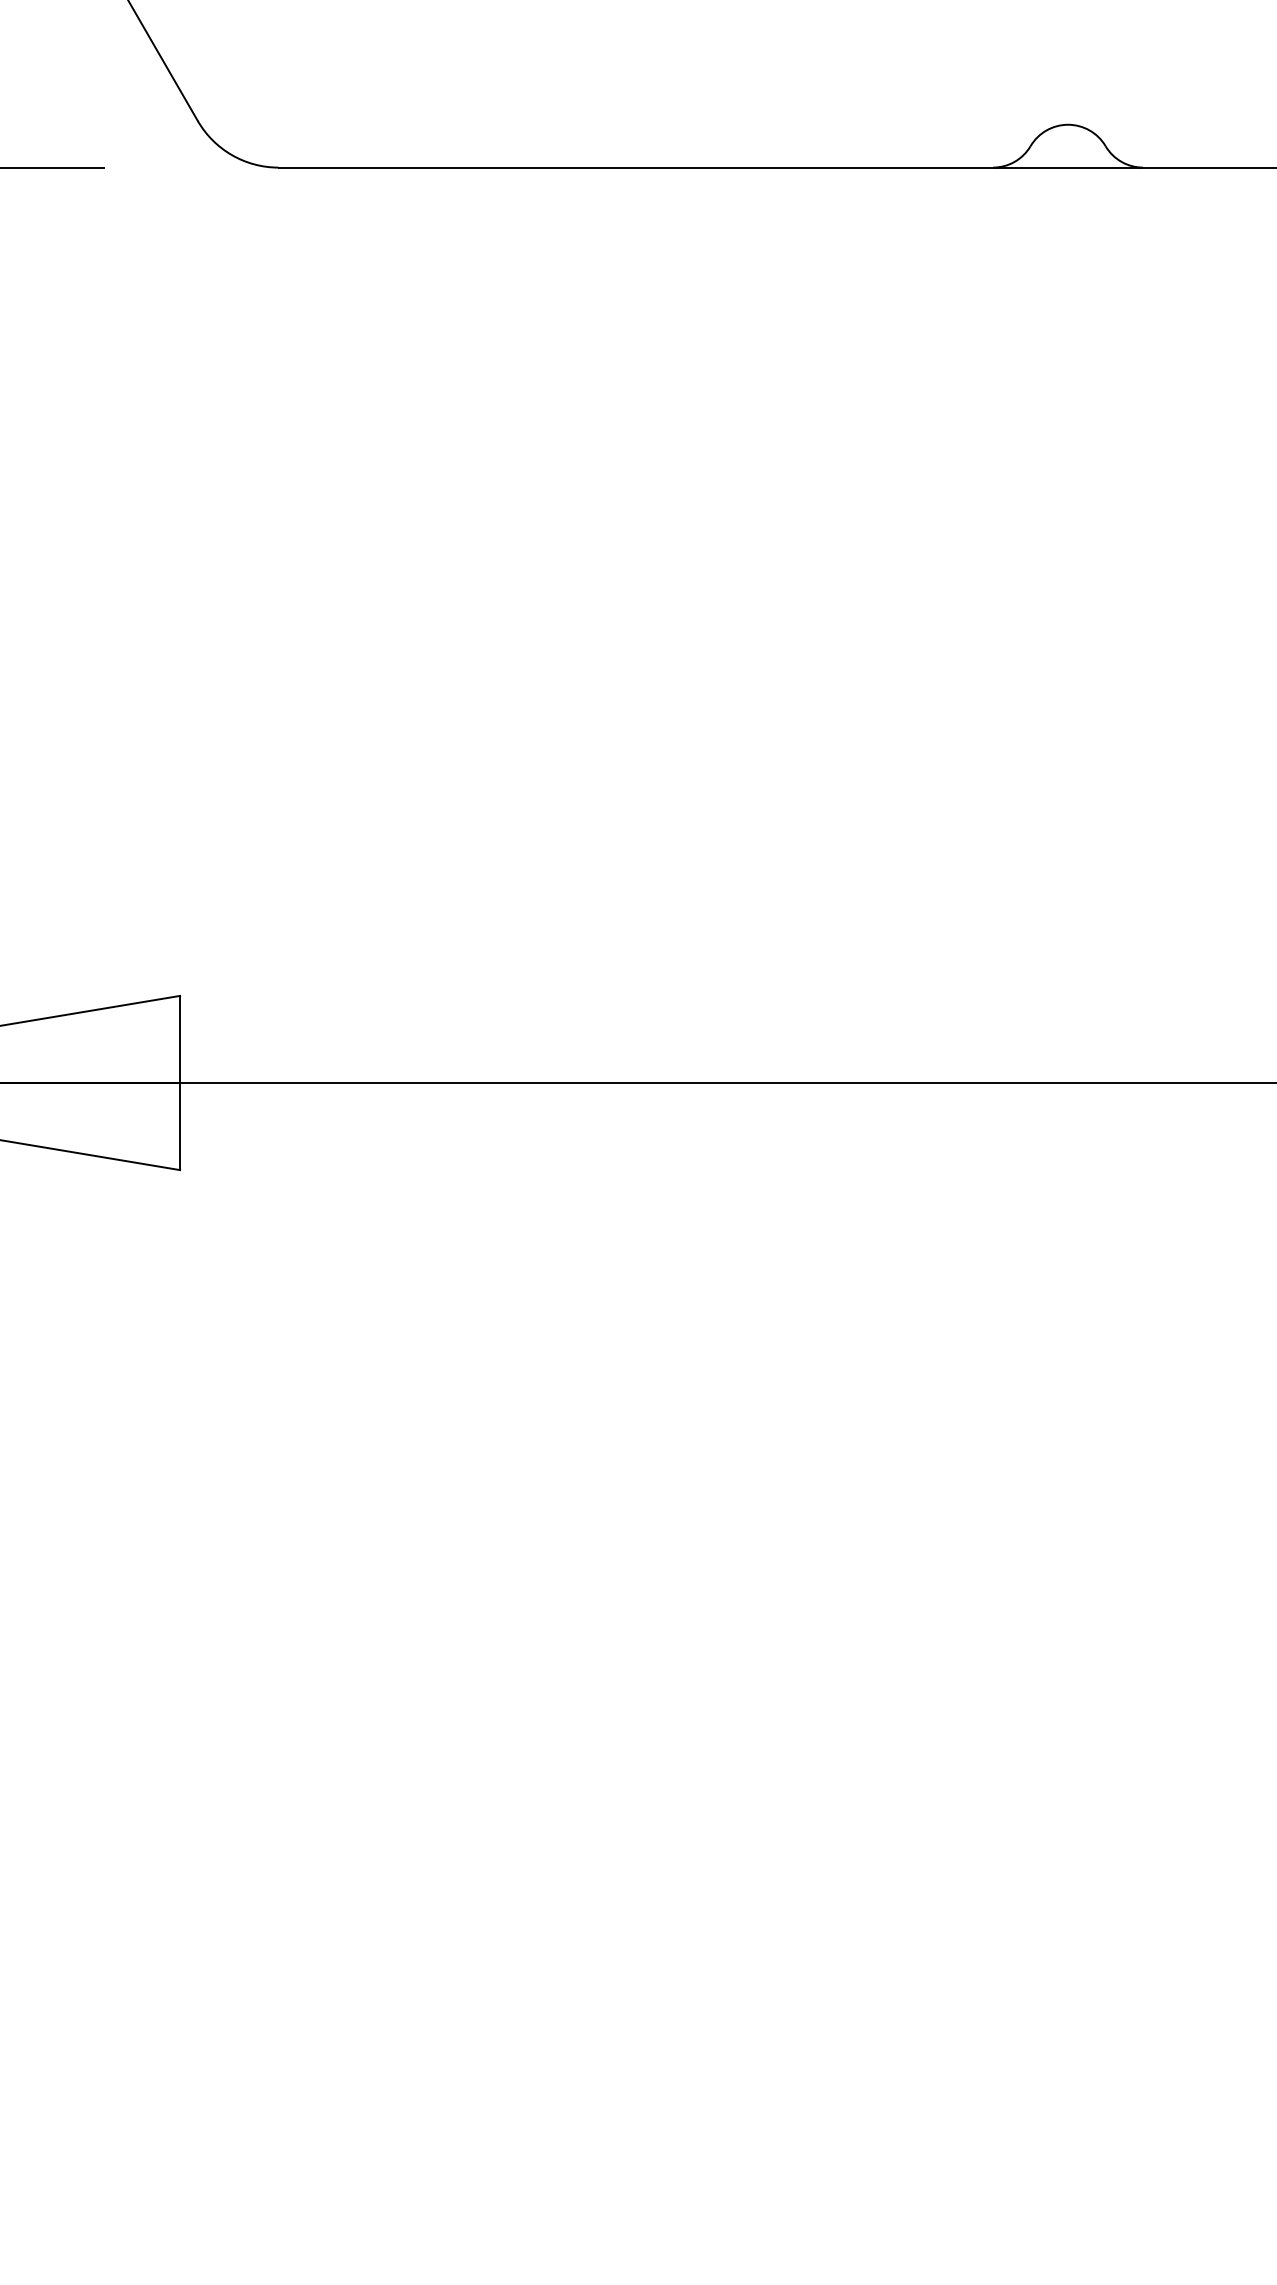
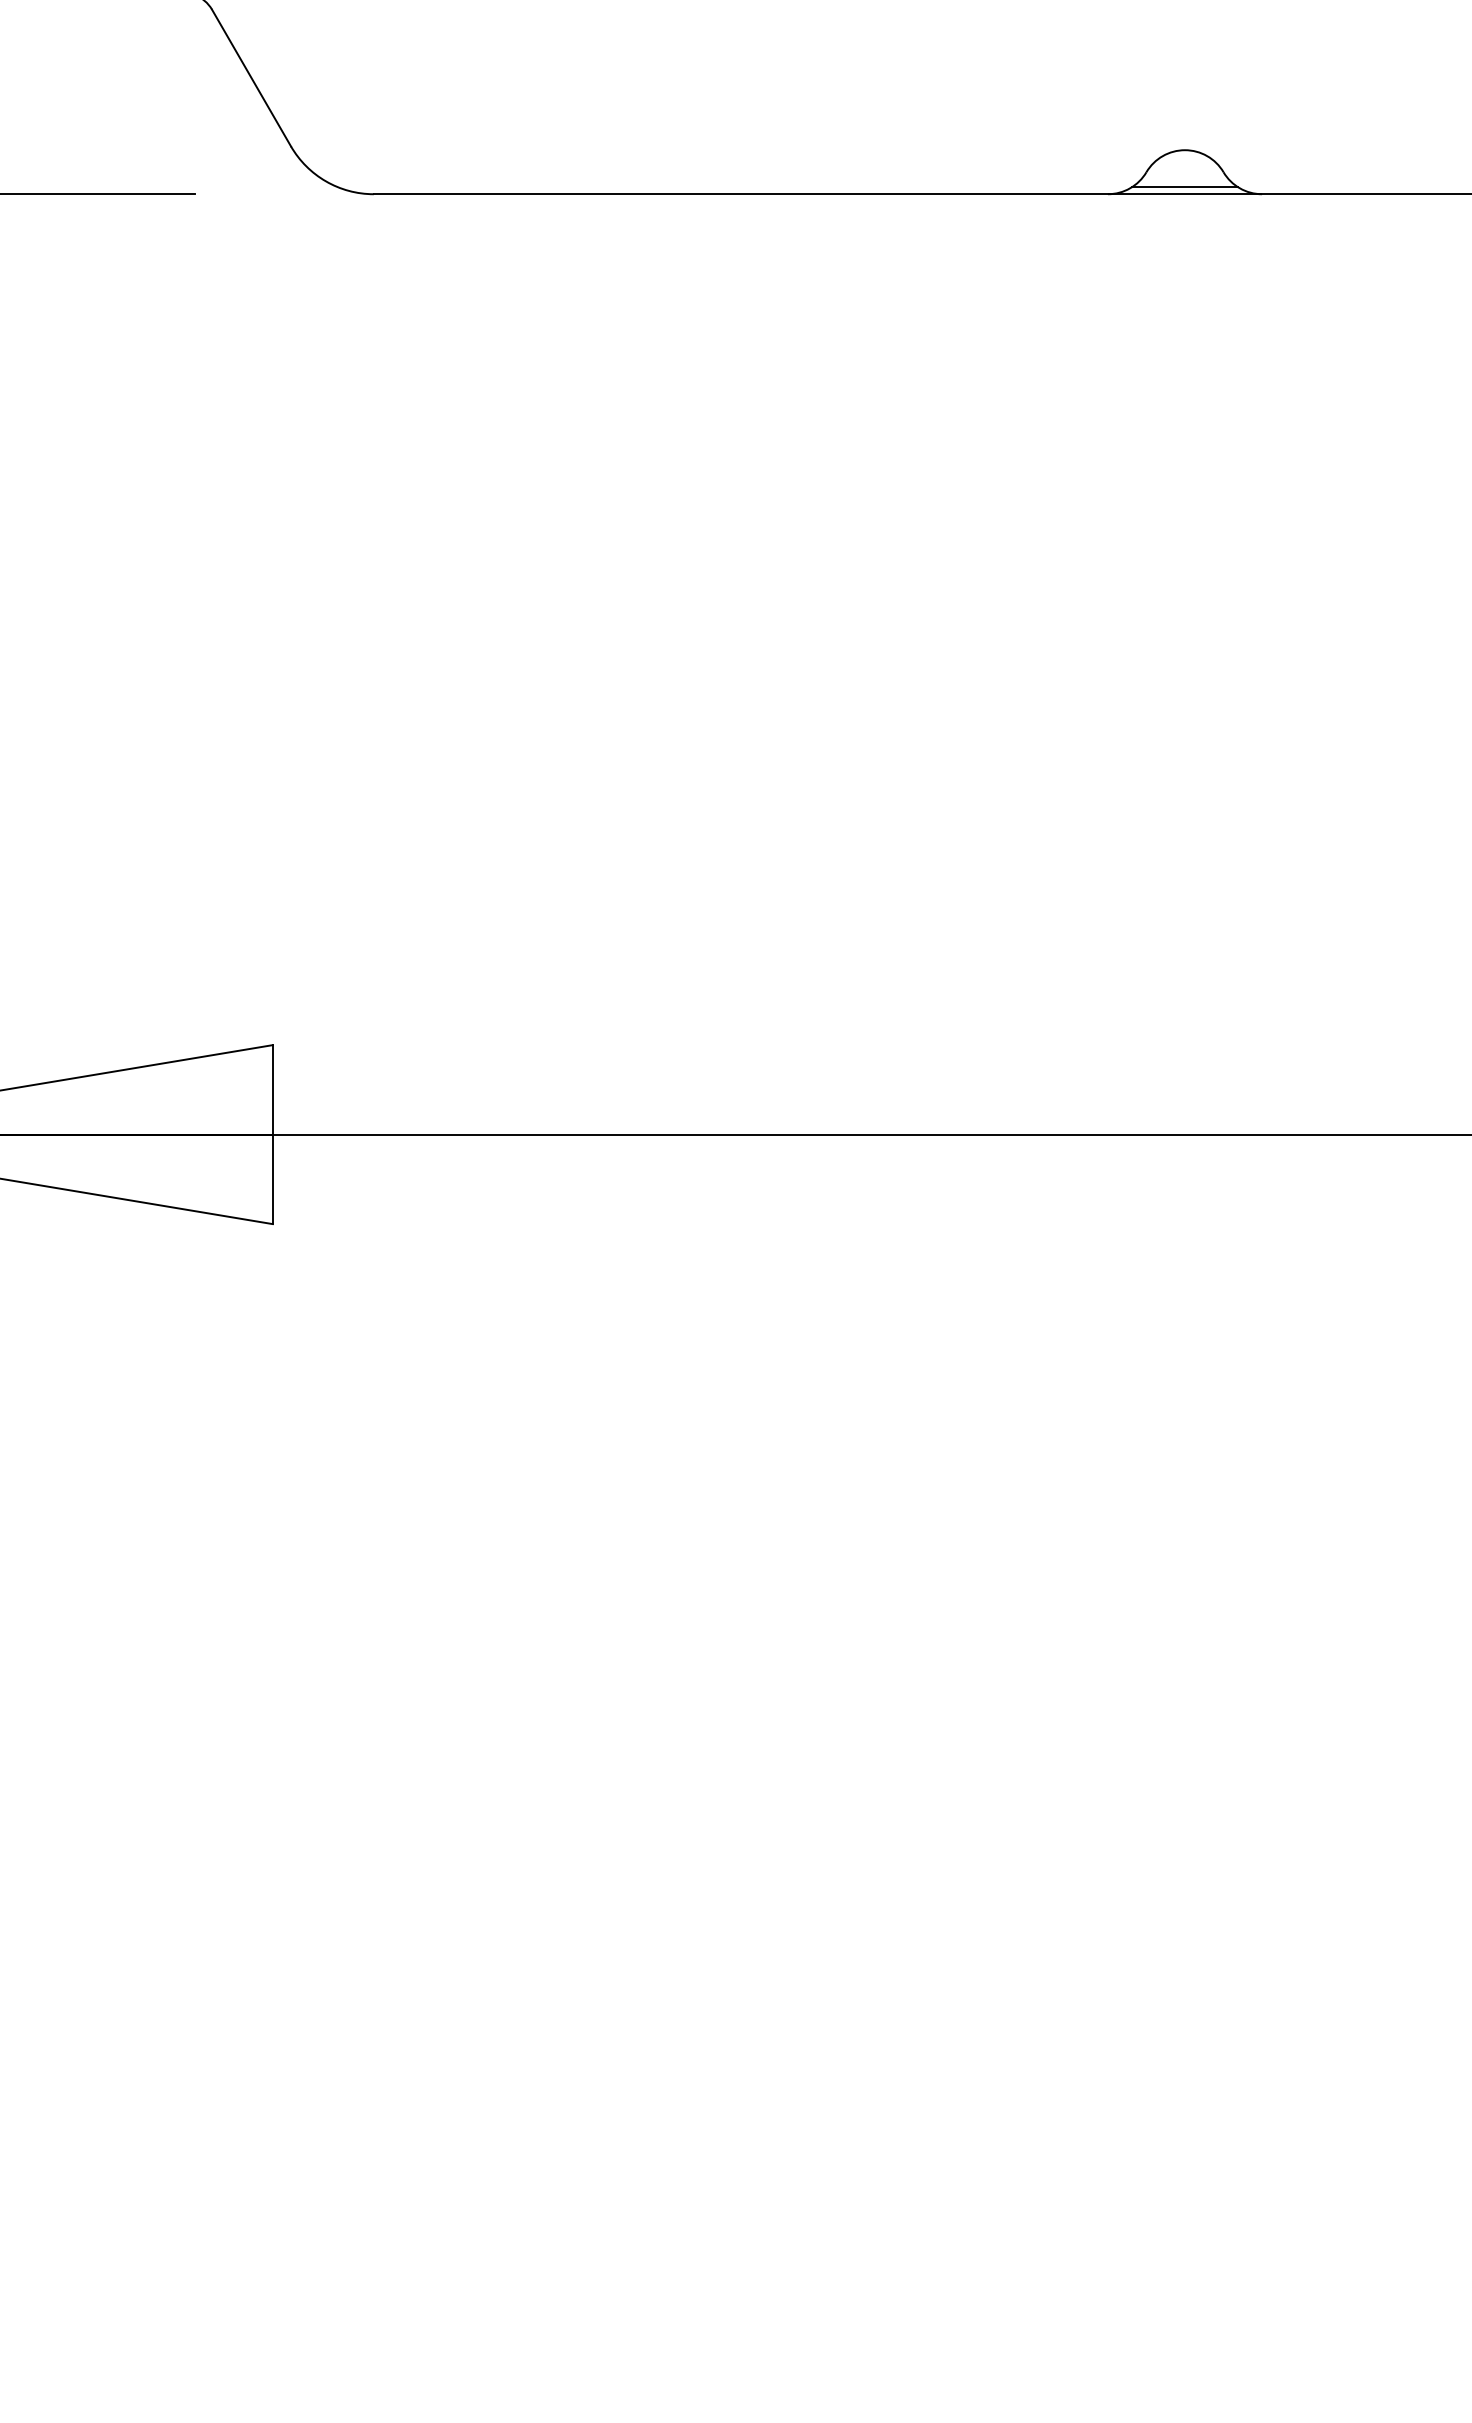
line: (1067, 160) -> (1184, 186), added

